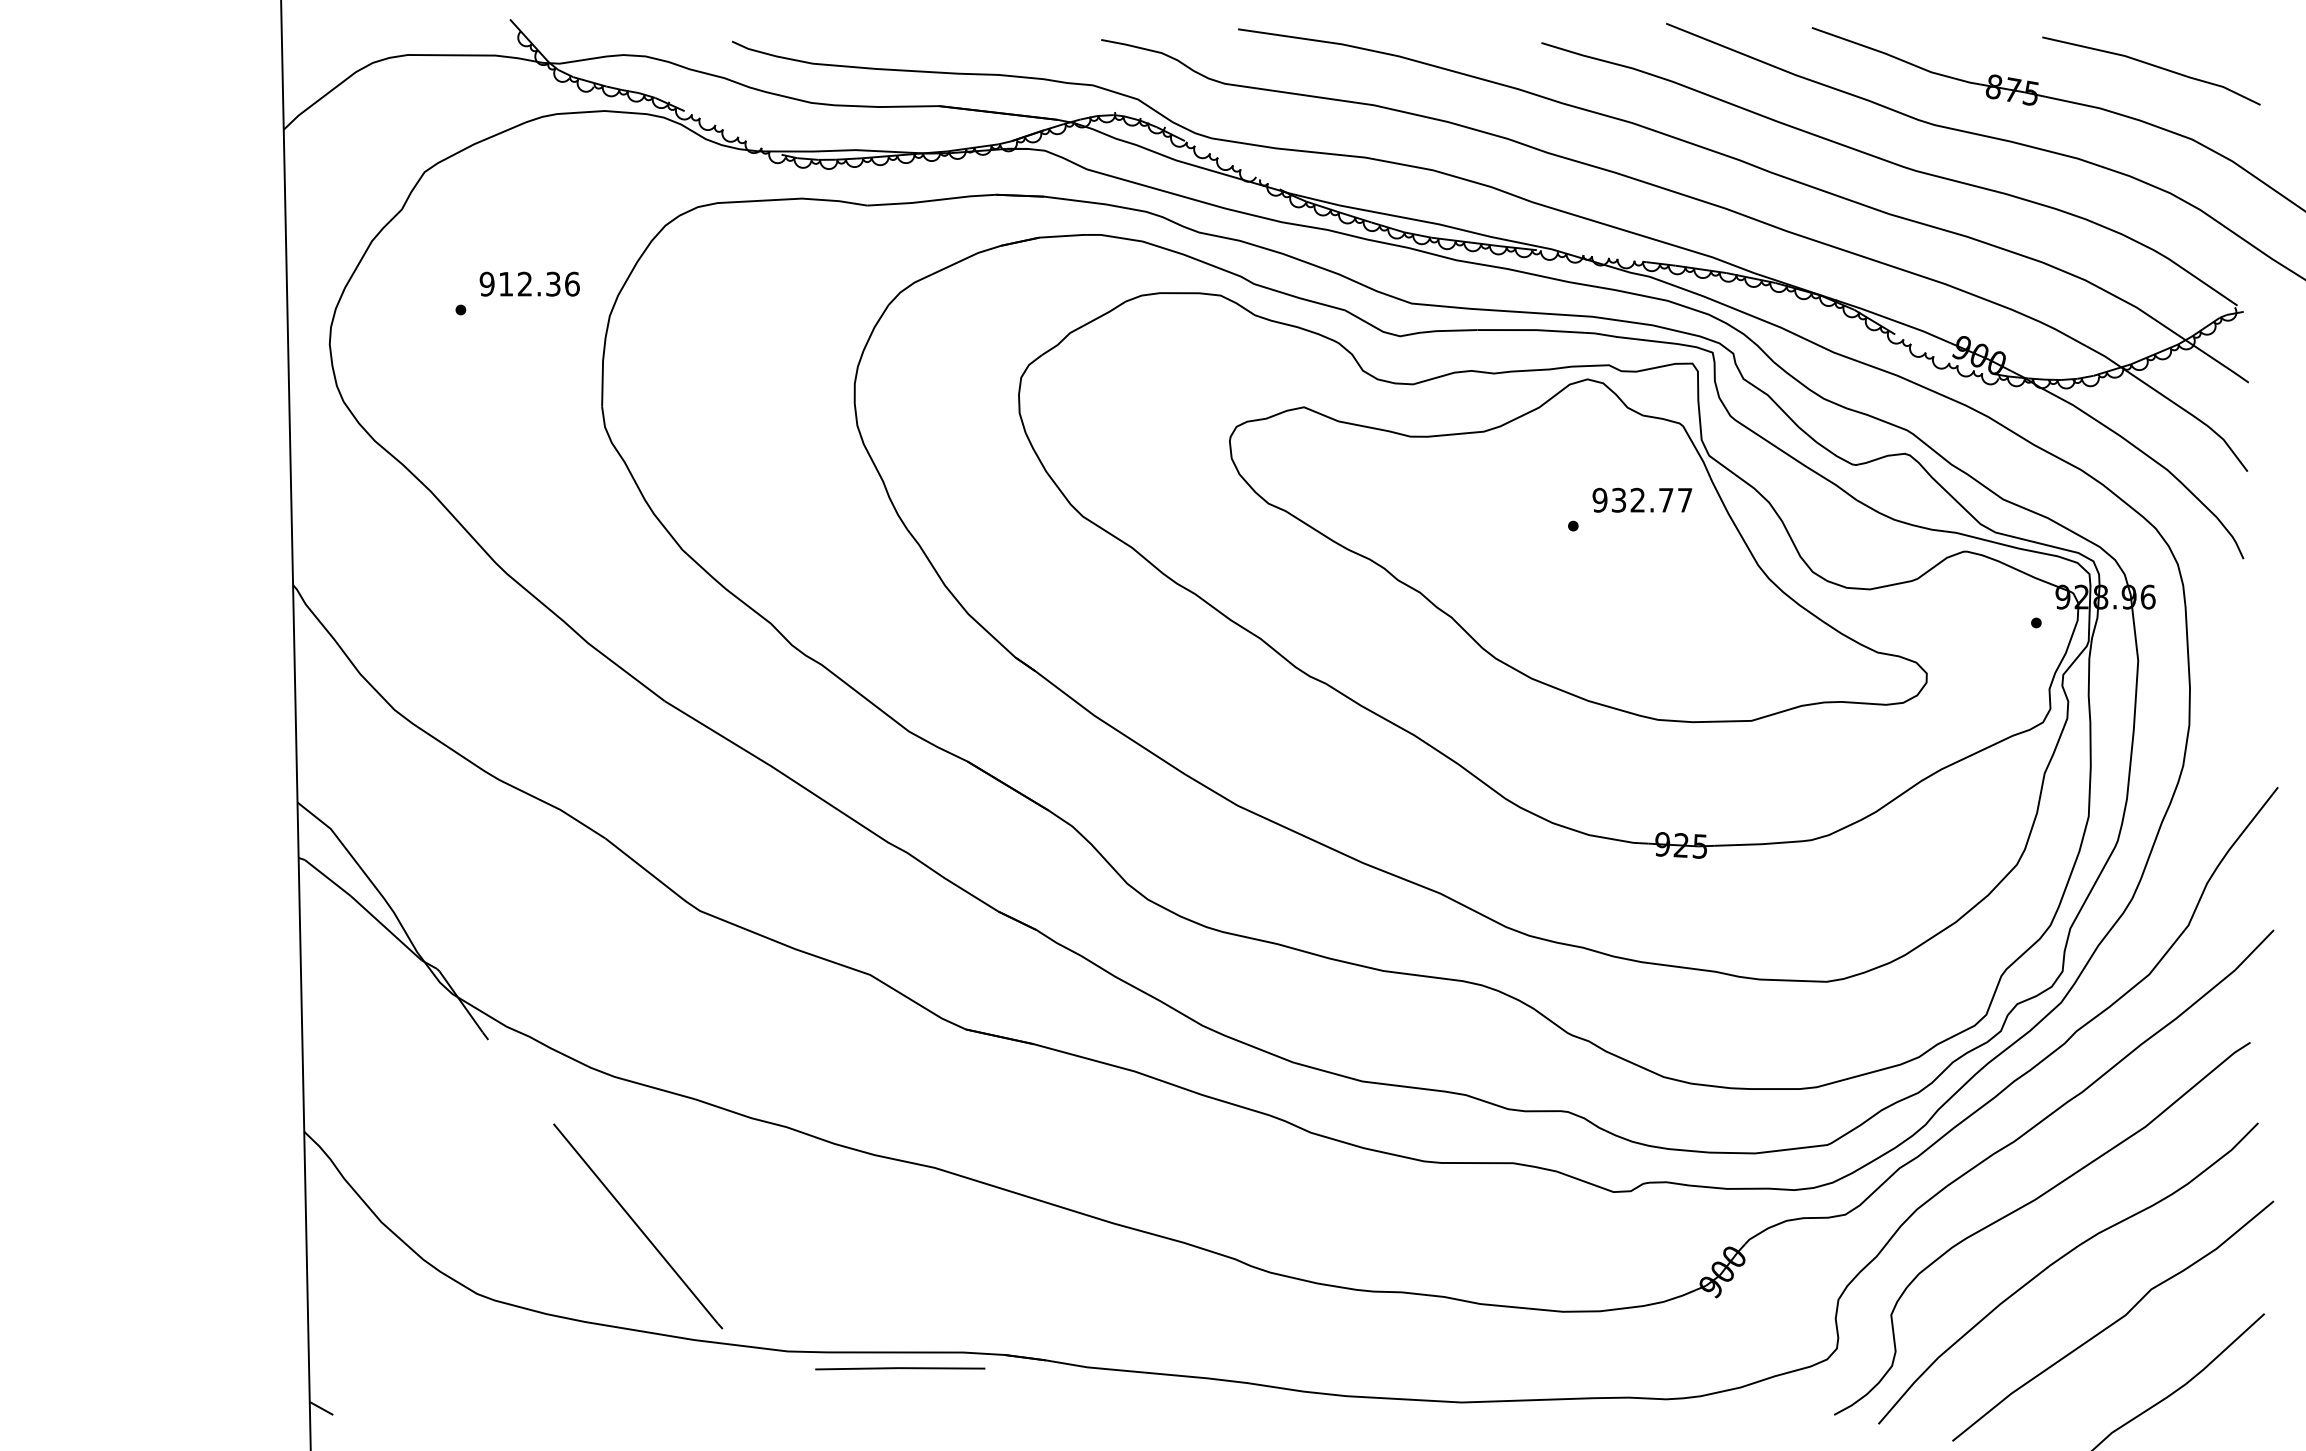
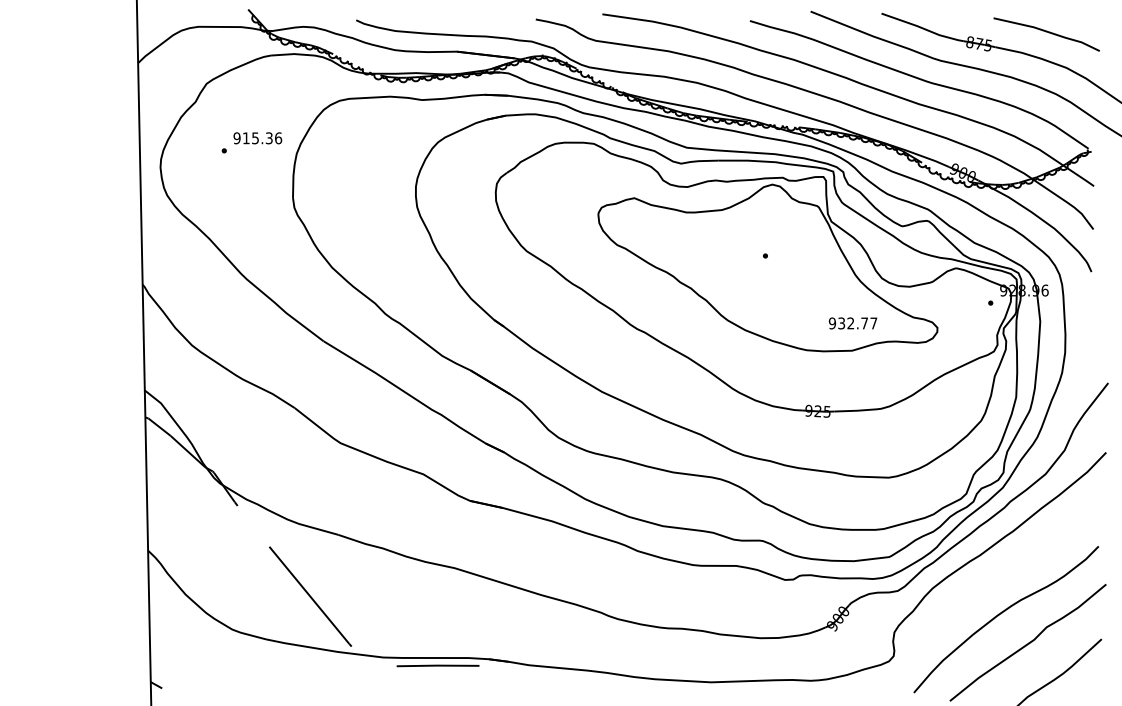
text: (525, 284) -> (255, 138), 912.36 -> 915.36
text: (1641, 500) -> (852, 323), moved
curve: (2029, 1205) -> (987, 586), removed

